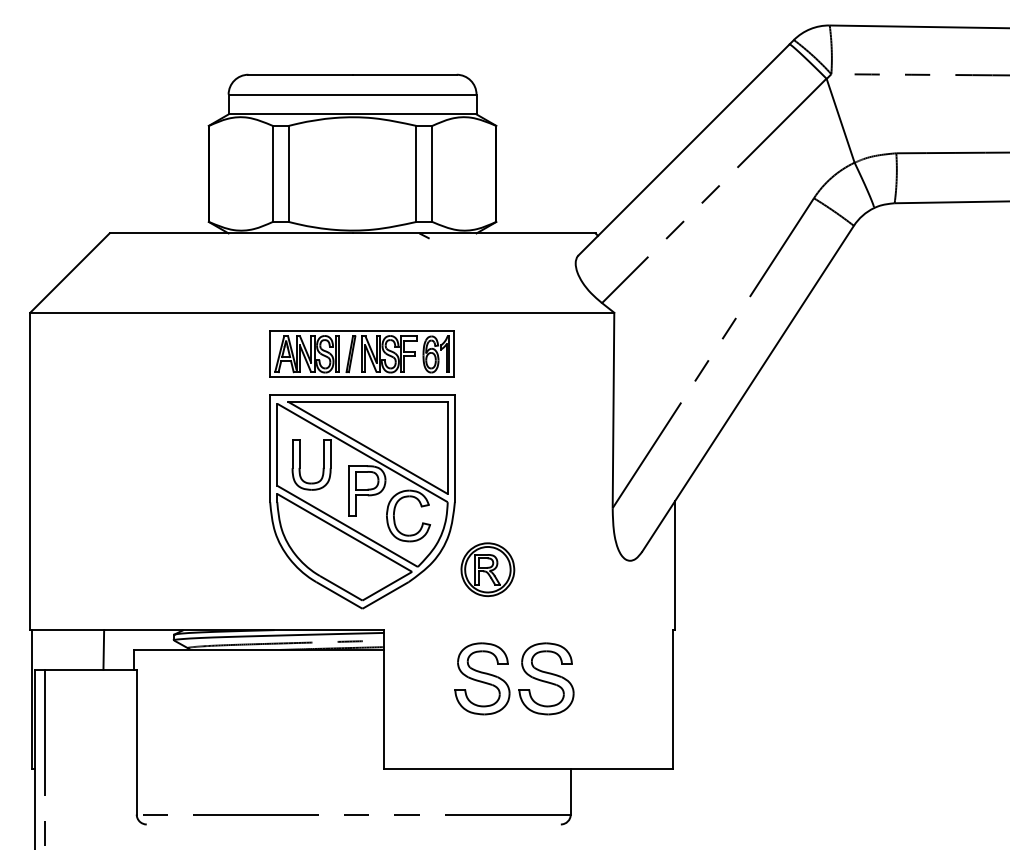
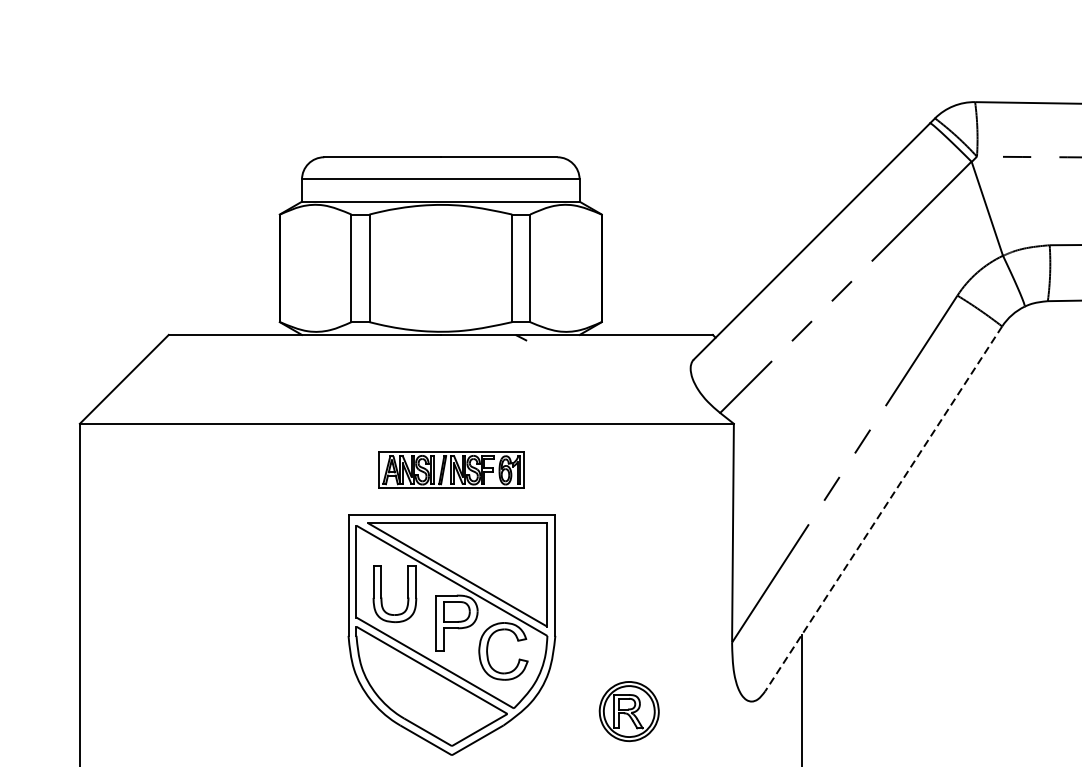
part: (361, 353) -> (450, 469), size x0.7
line: (747, 389) -> (883, 509), solid -> dashed
part: (487, 569) -> (628, 711), moved

